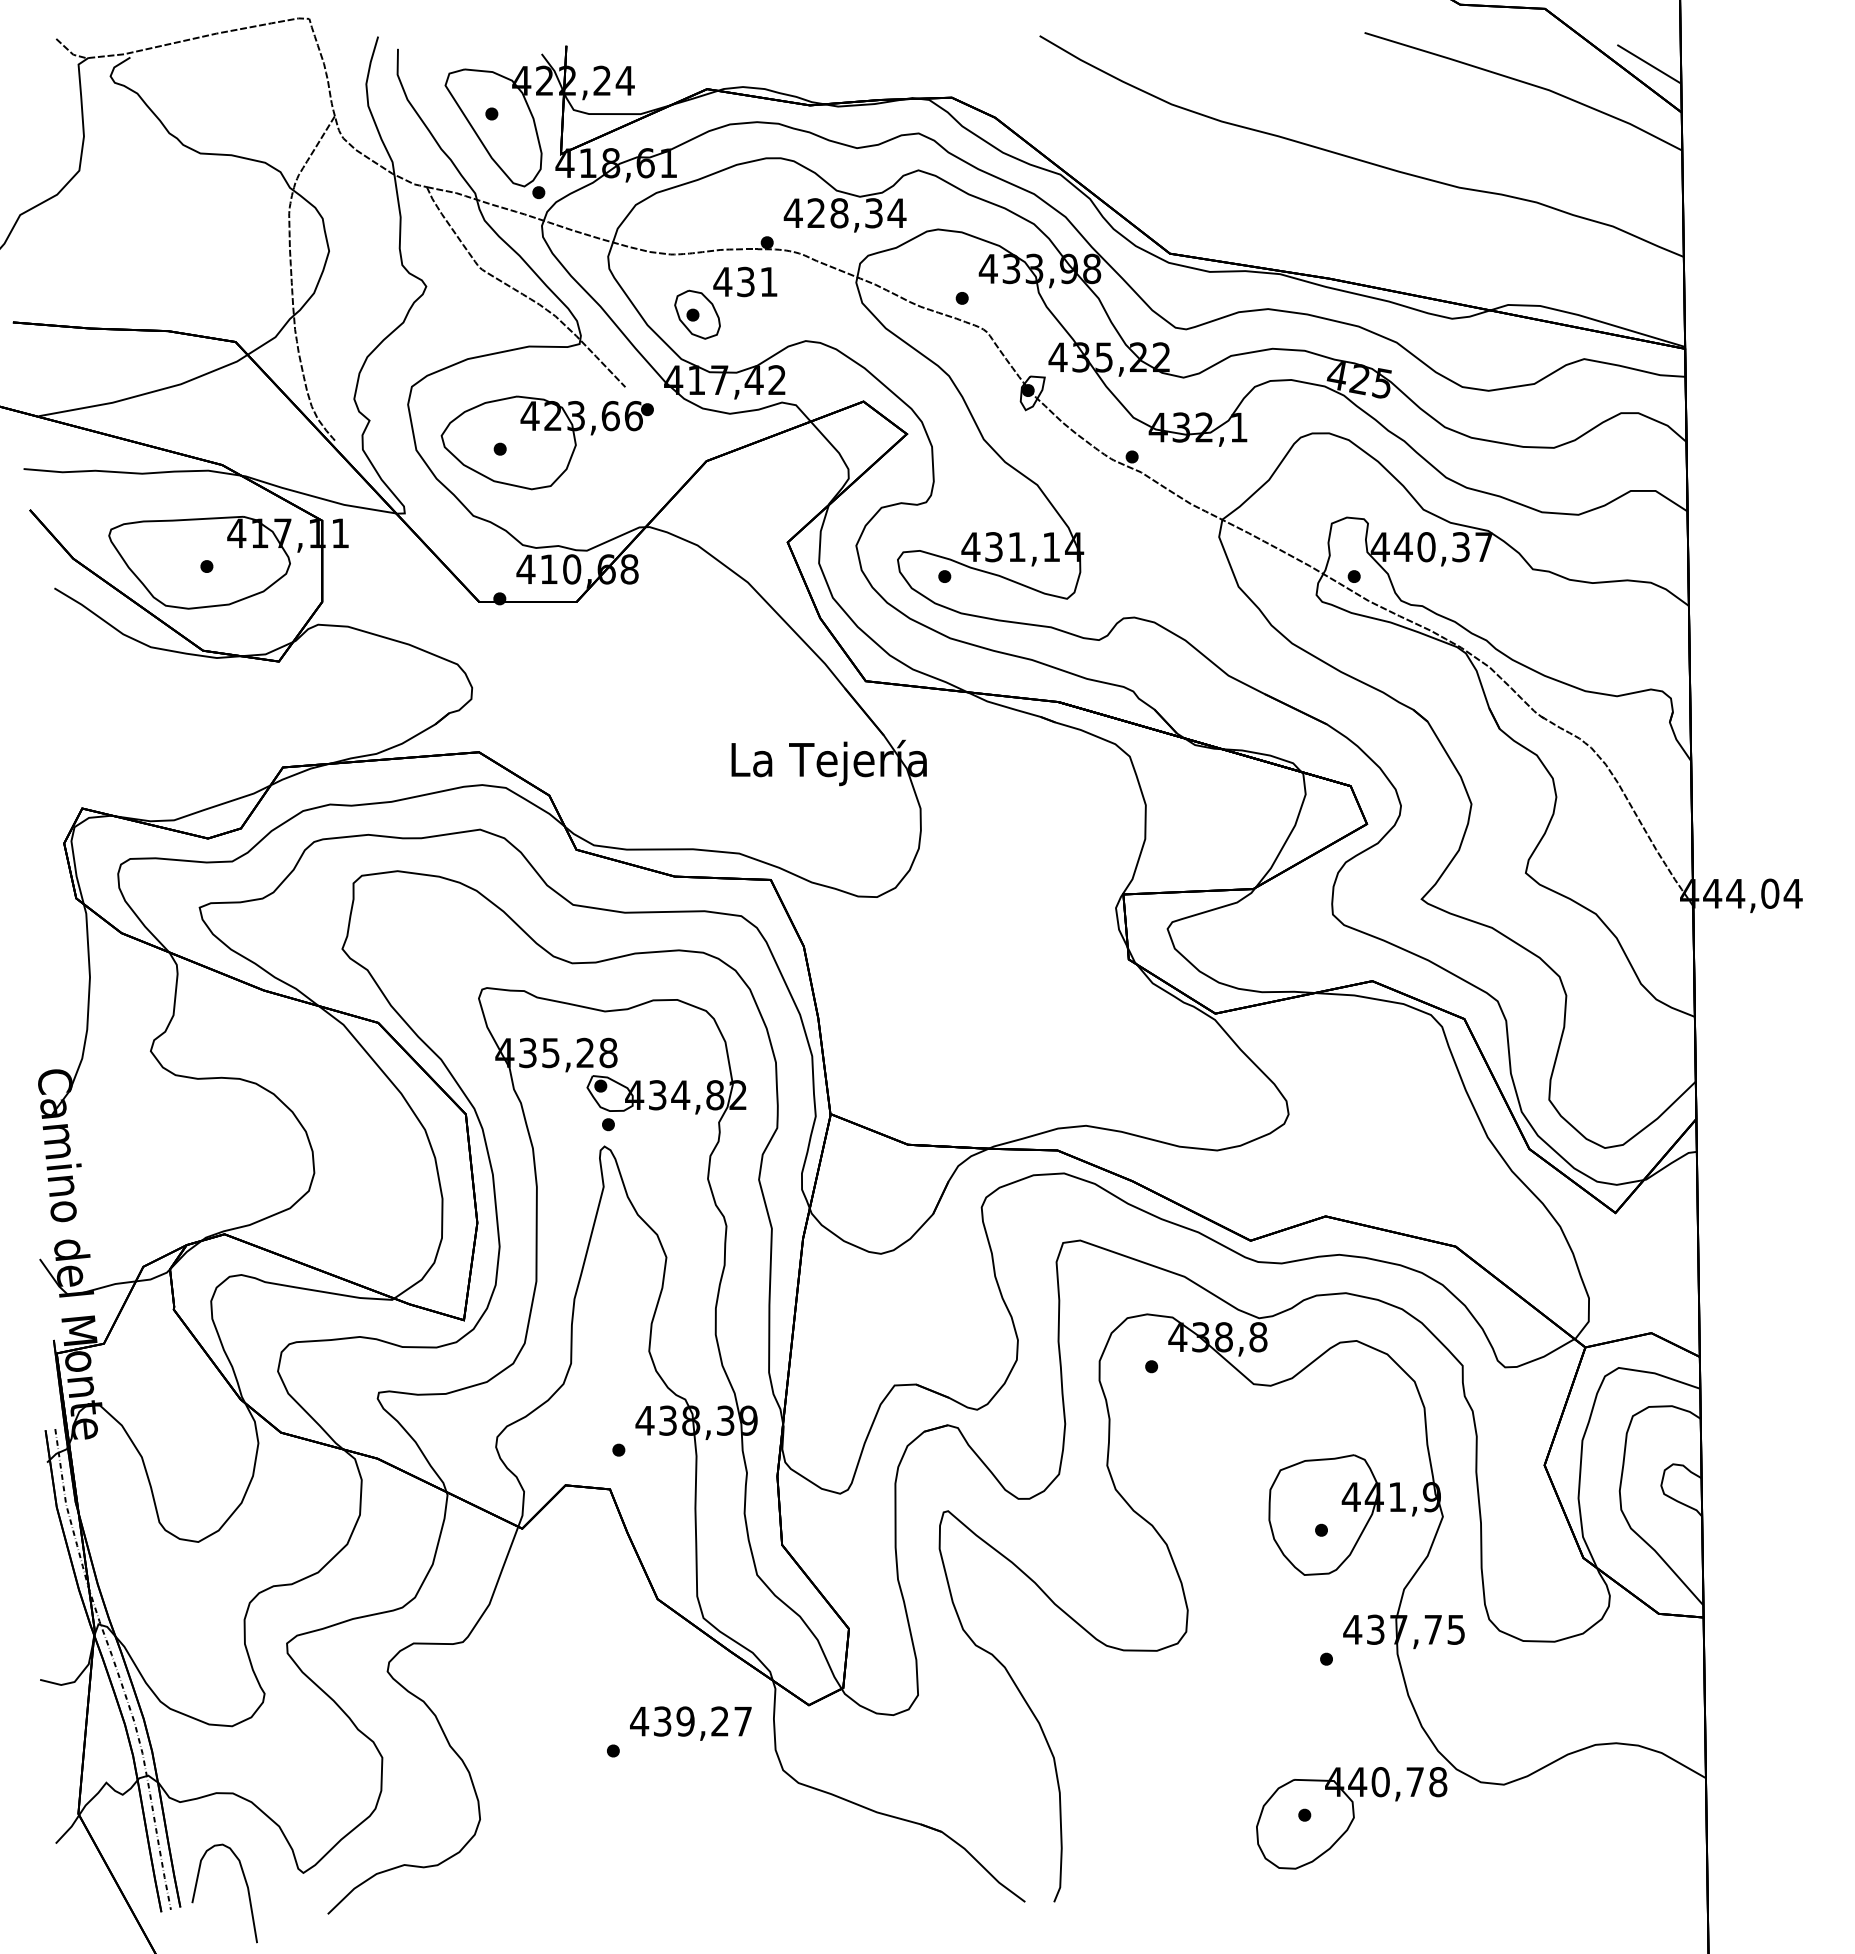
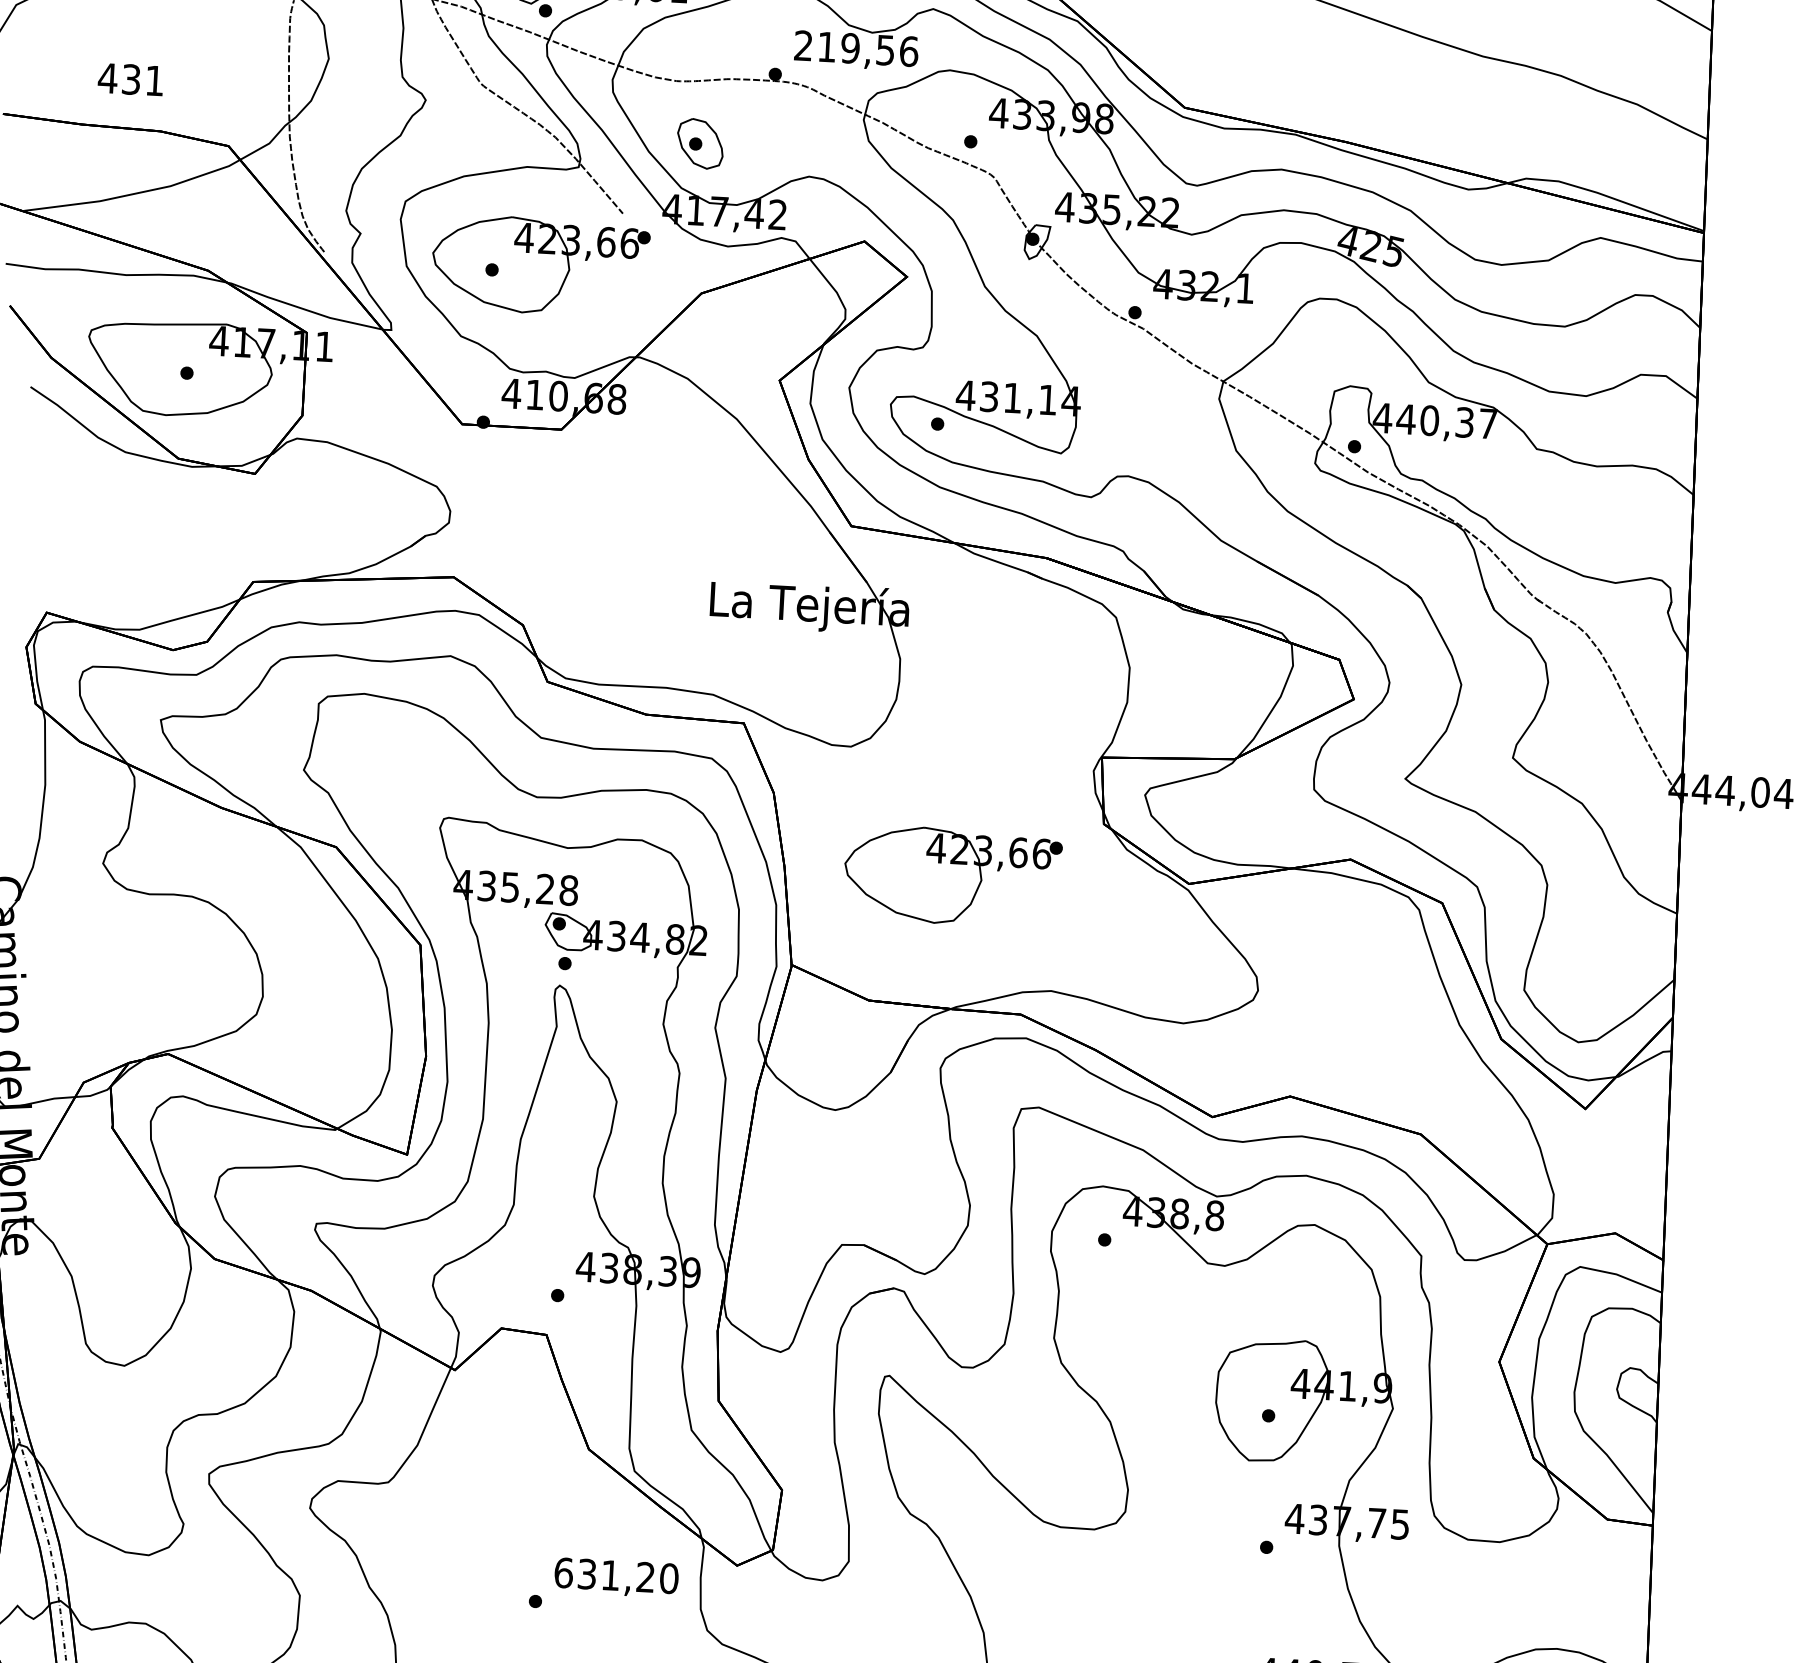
text: (844, 213) -> (855, 48), 428,34 -> 219,56
text: (745, 281) -> (131, 79), moved
part: (982, 1018) -> (951, 876), added
text: (691, 1721) -> (616, 1575), 439,27 -> 631,20

